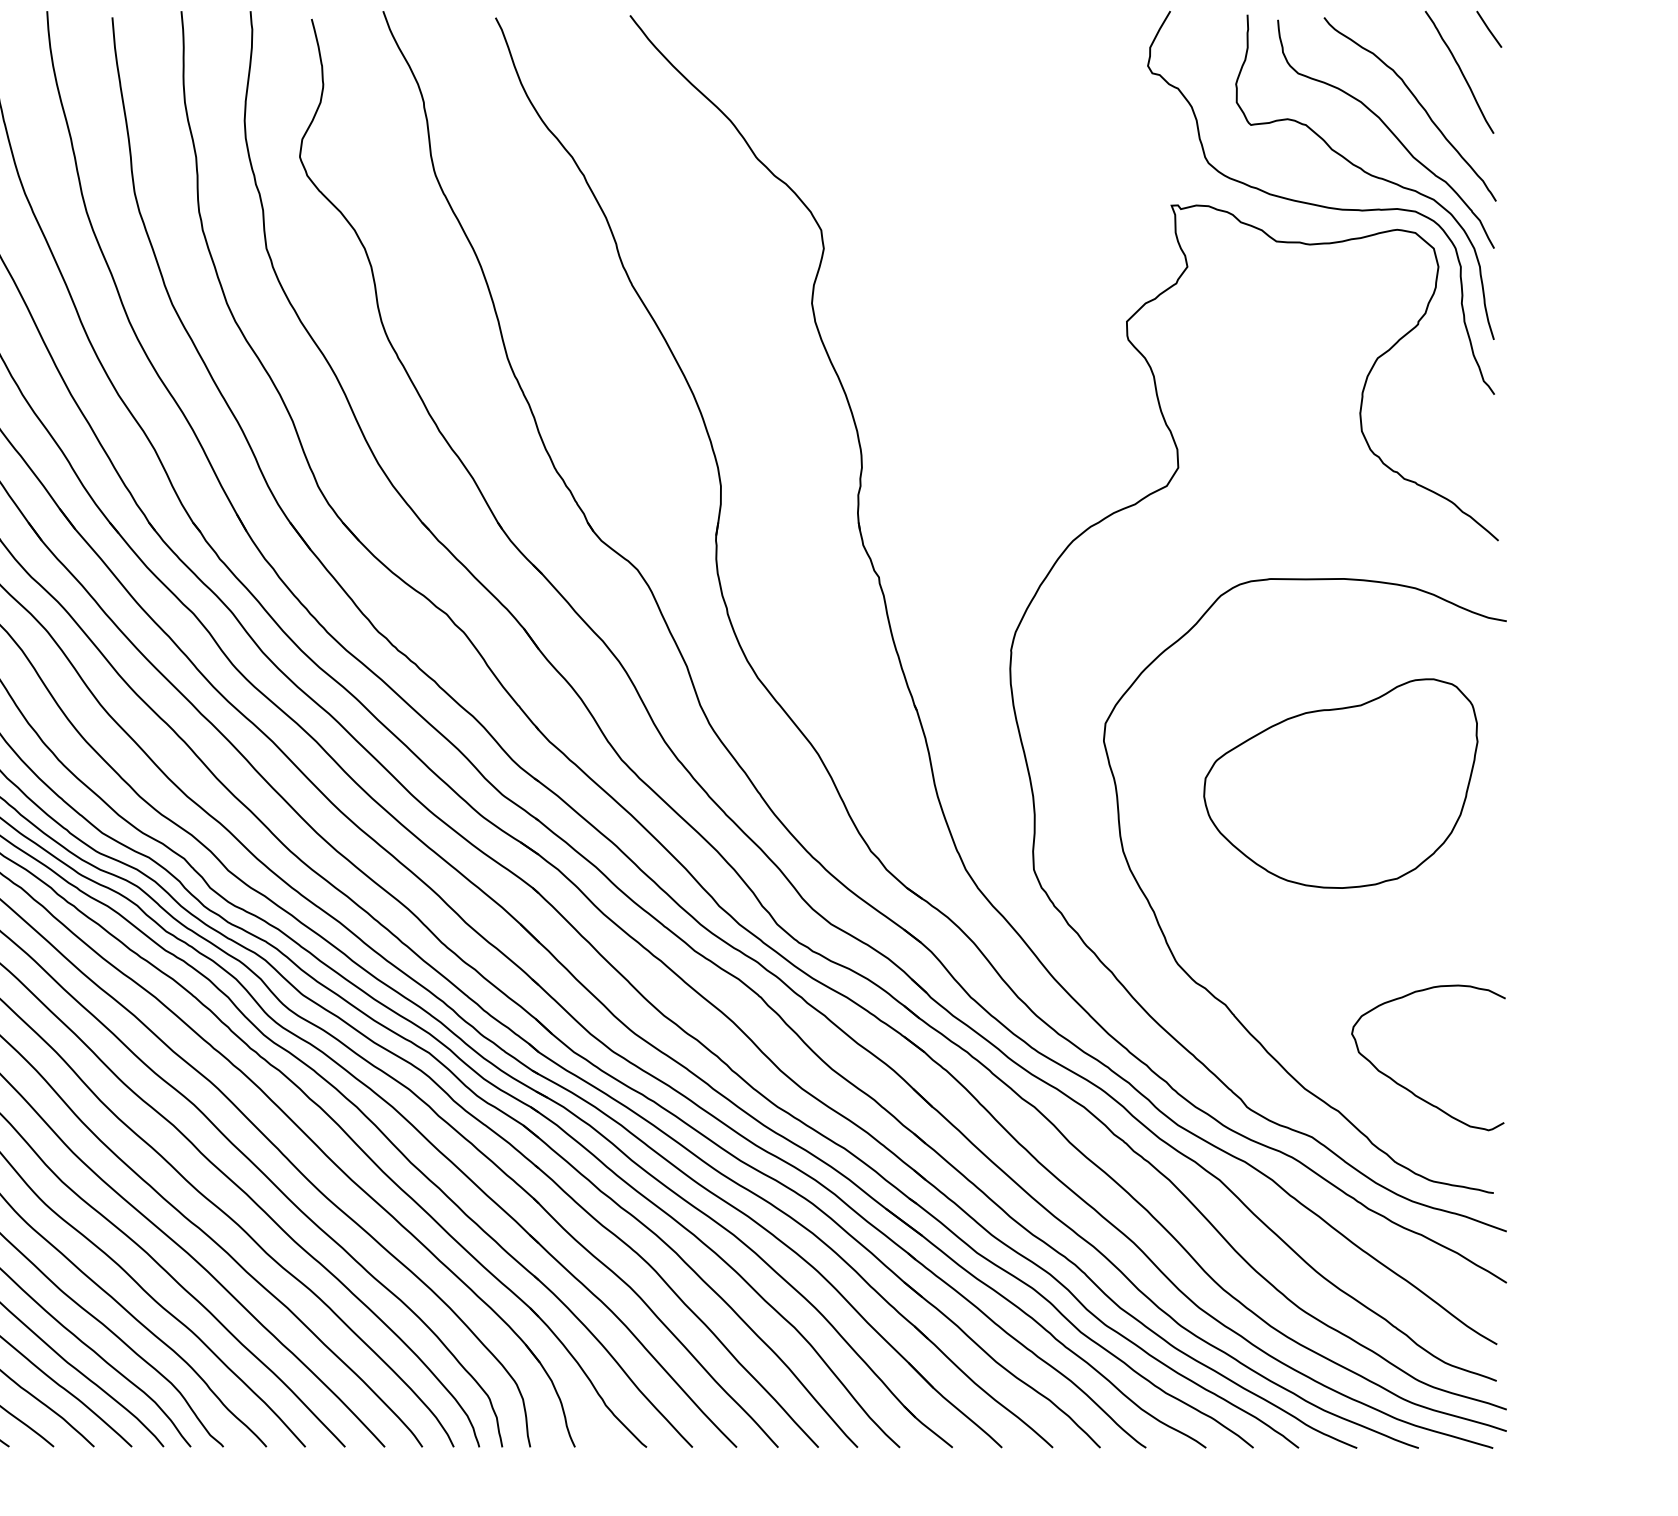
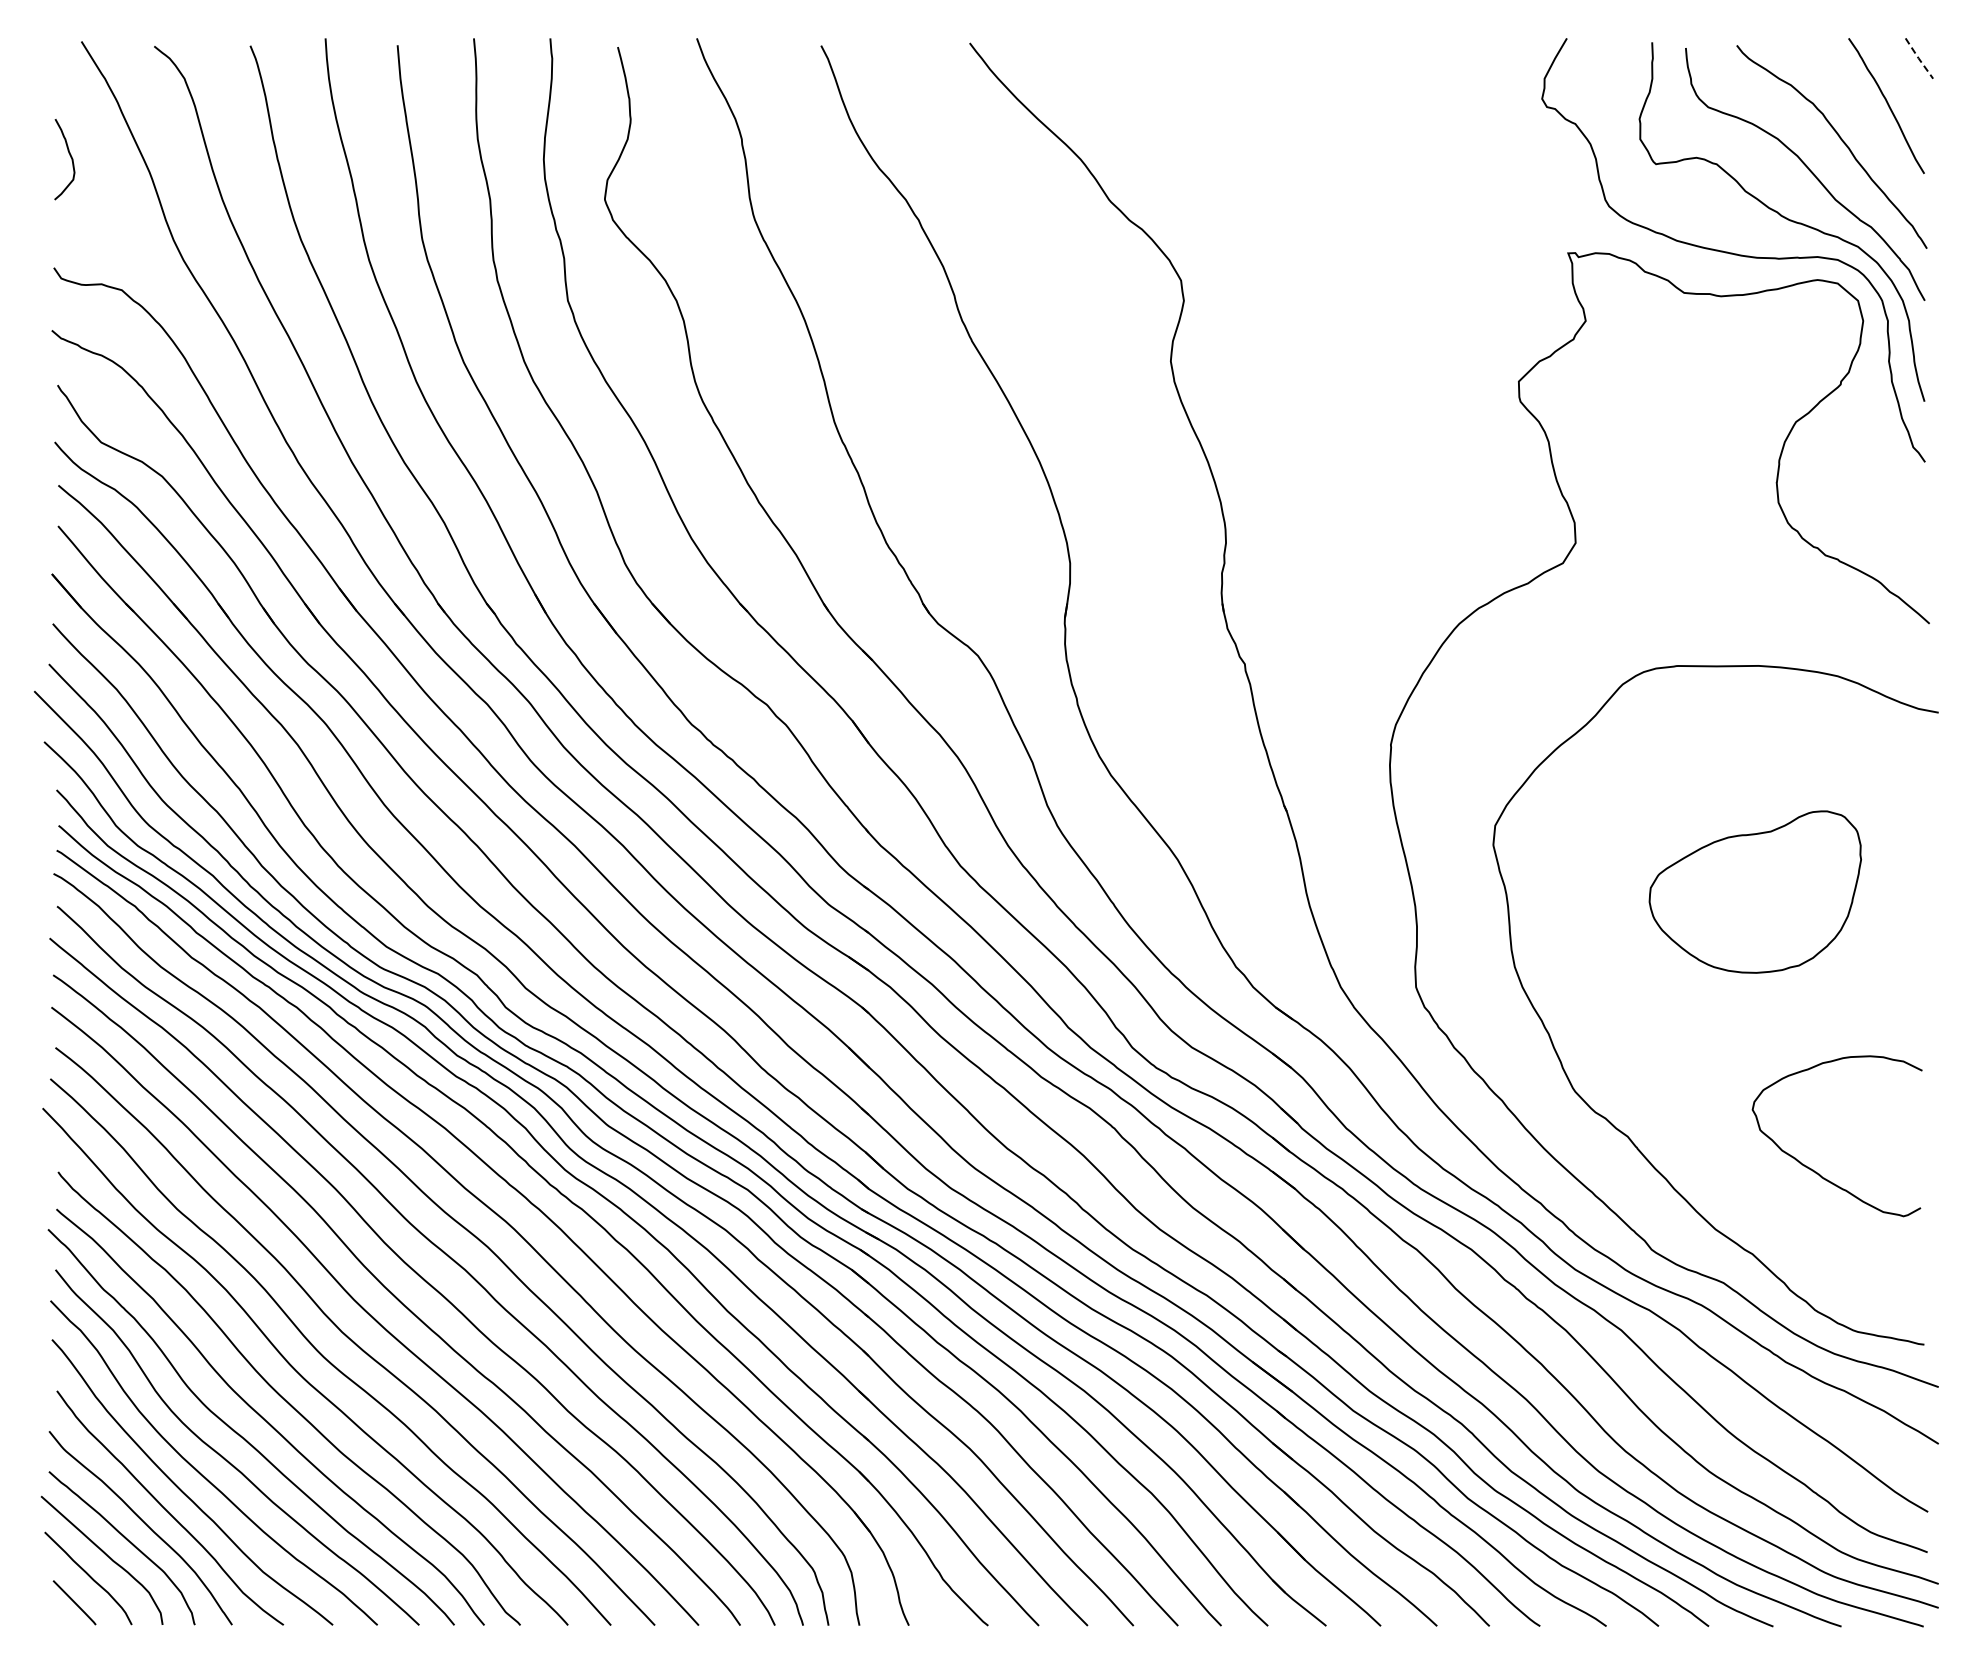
line: (1489, 30) -> (1919, 59), solid -> dashed
part: (1341, 783) -> (1755, 891), size x0.7
curve: (1407, 1087) -> (1813, 1169), moved

